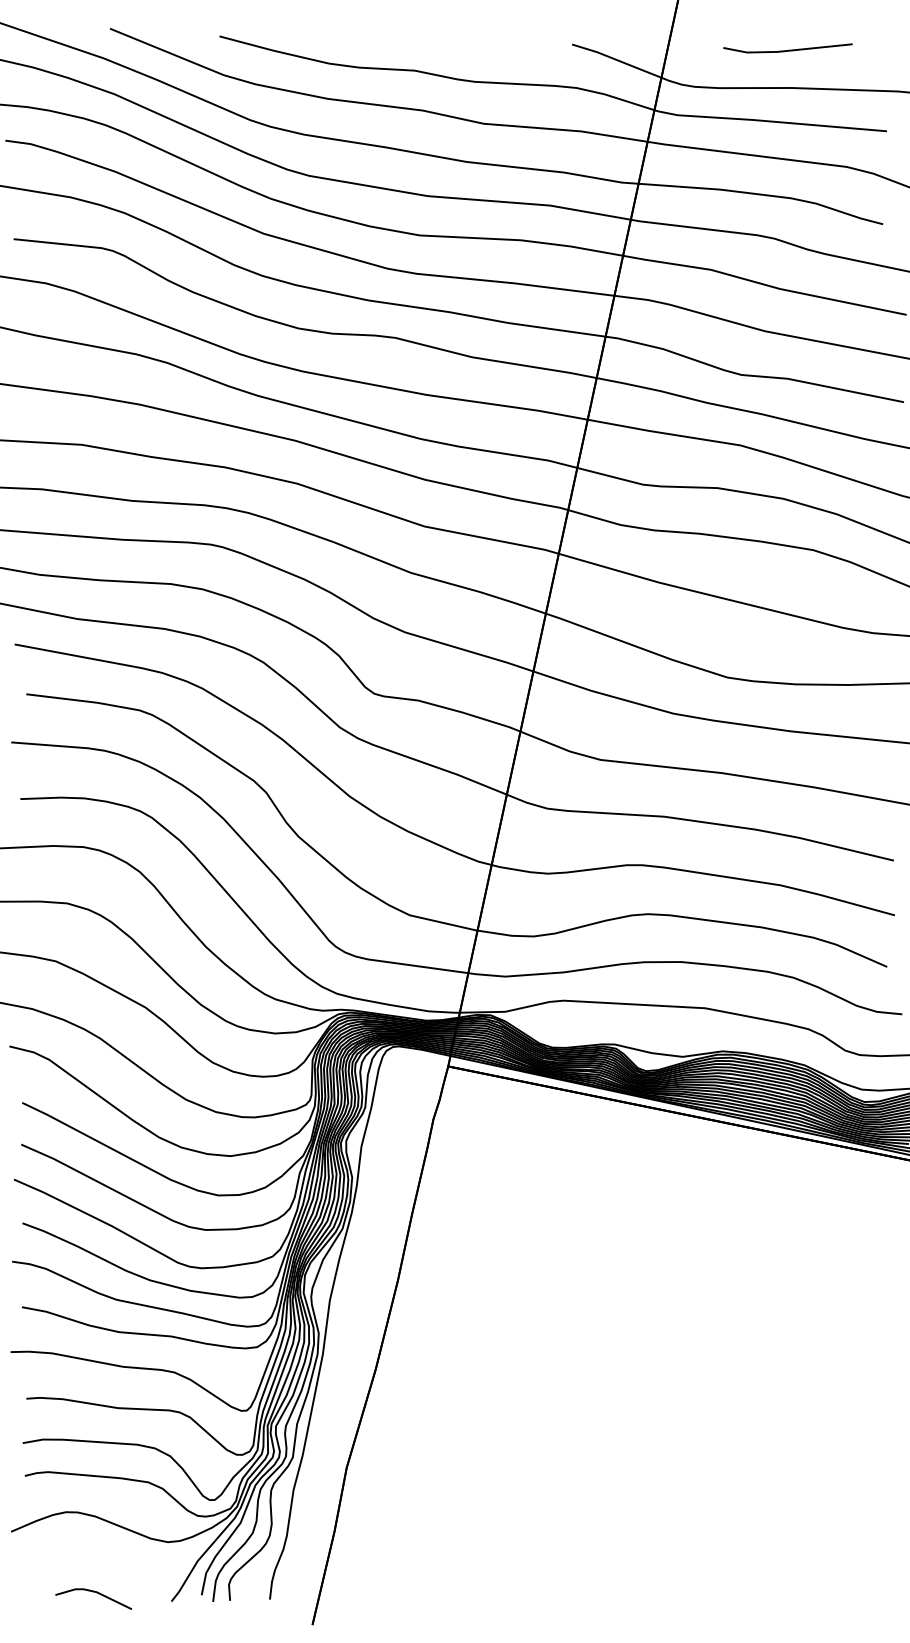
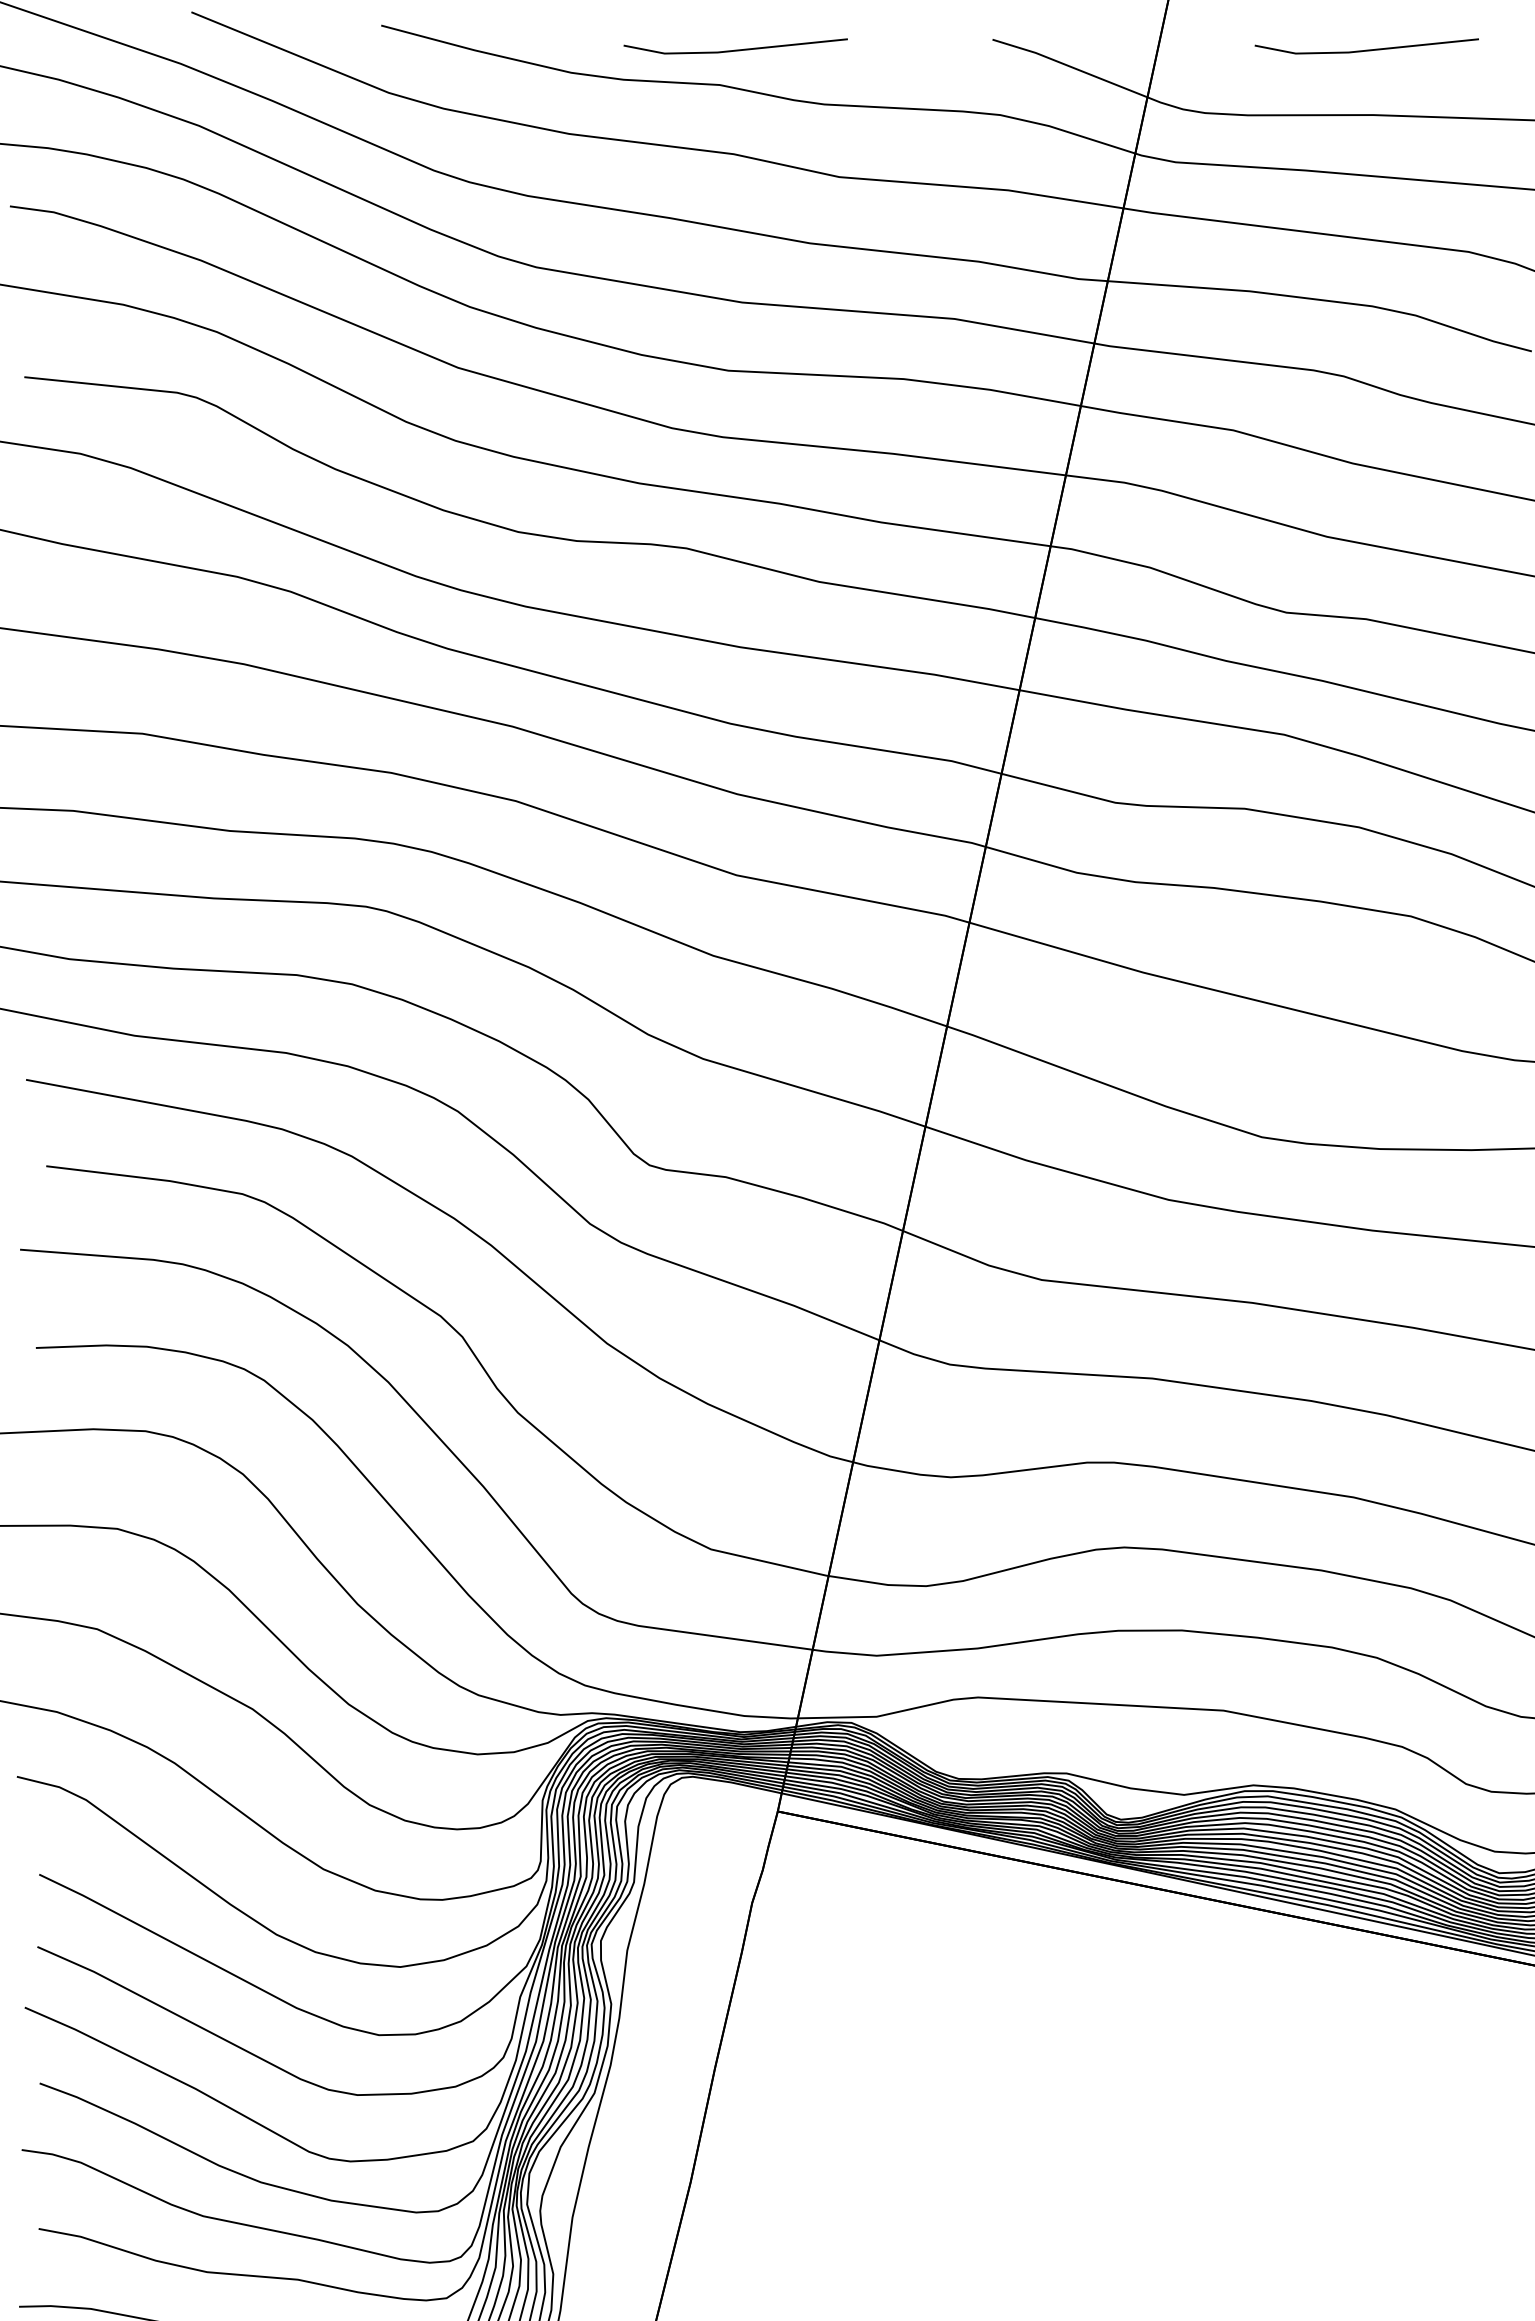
line: (424, 49) -> (736, 48), added

